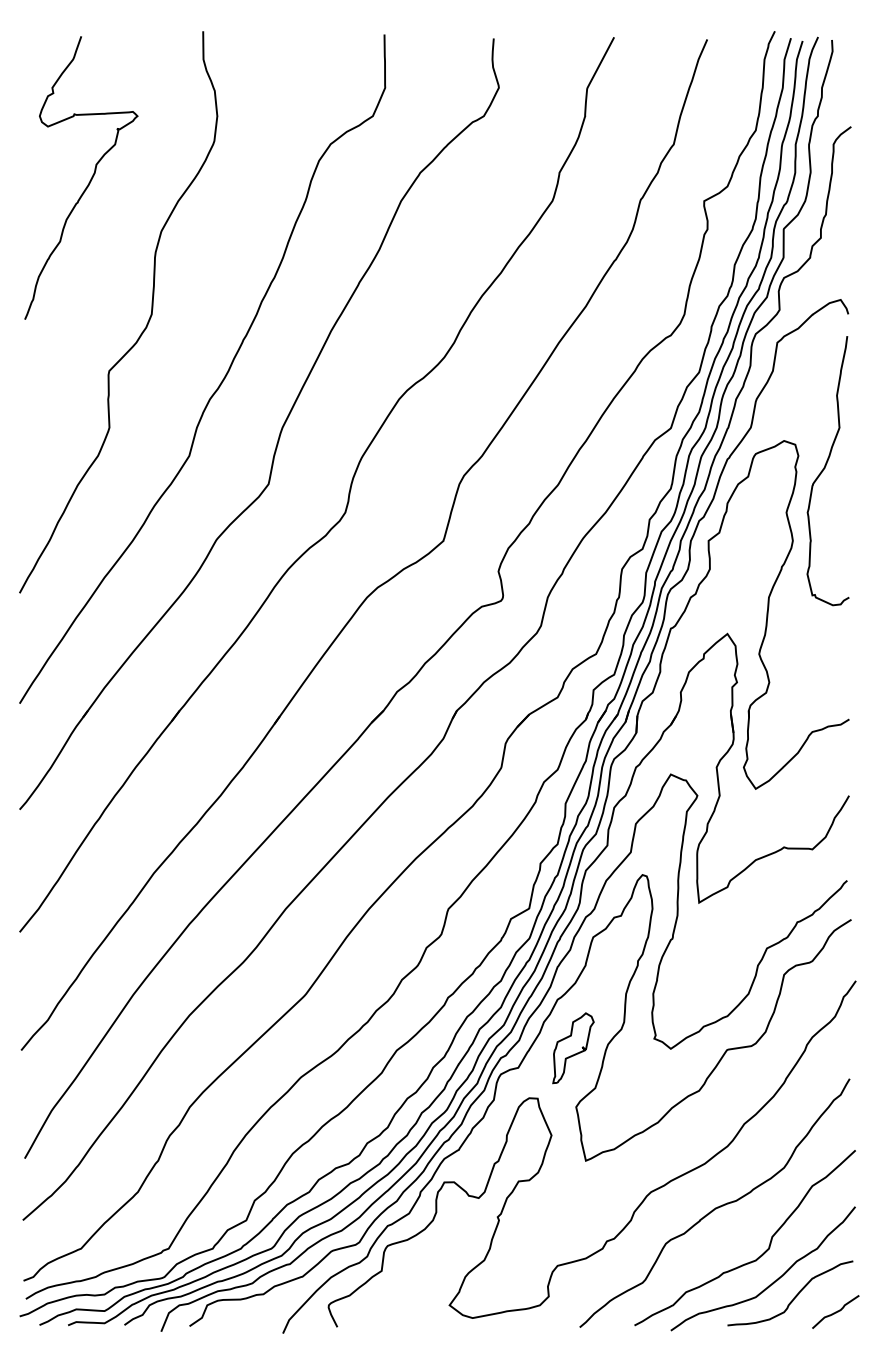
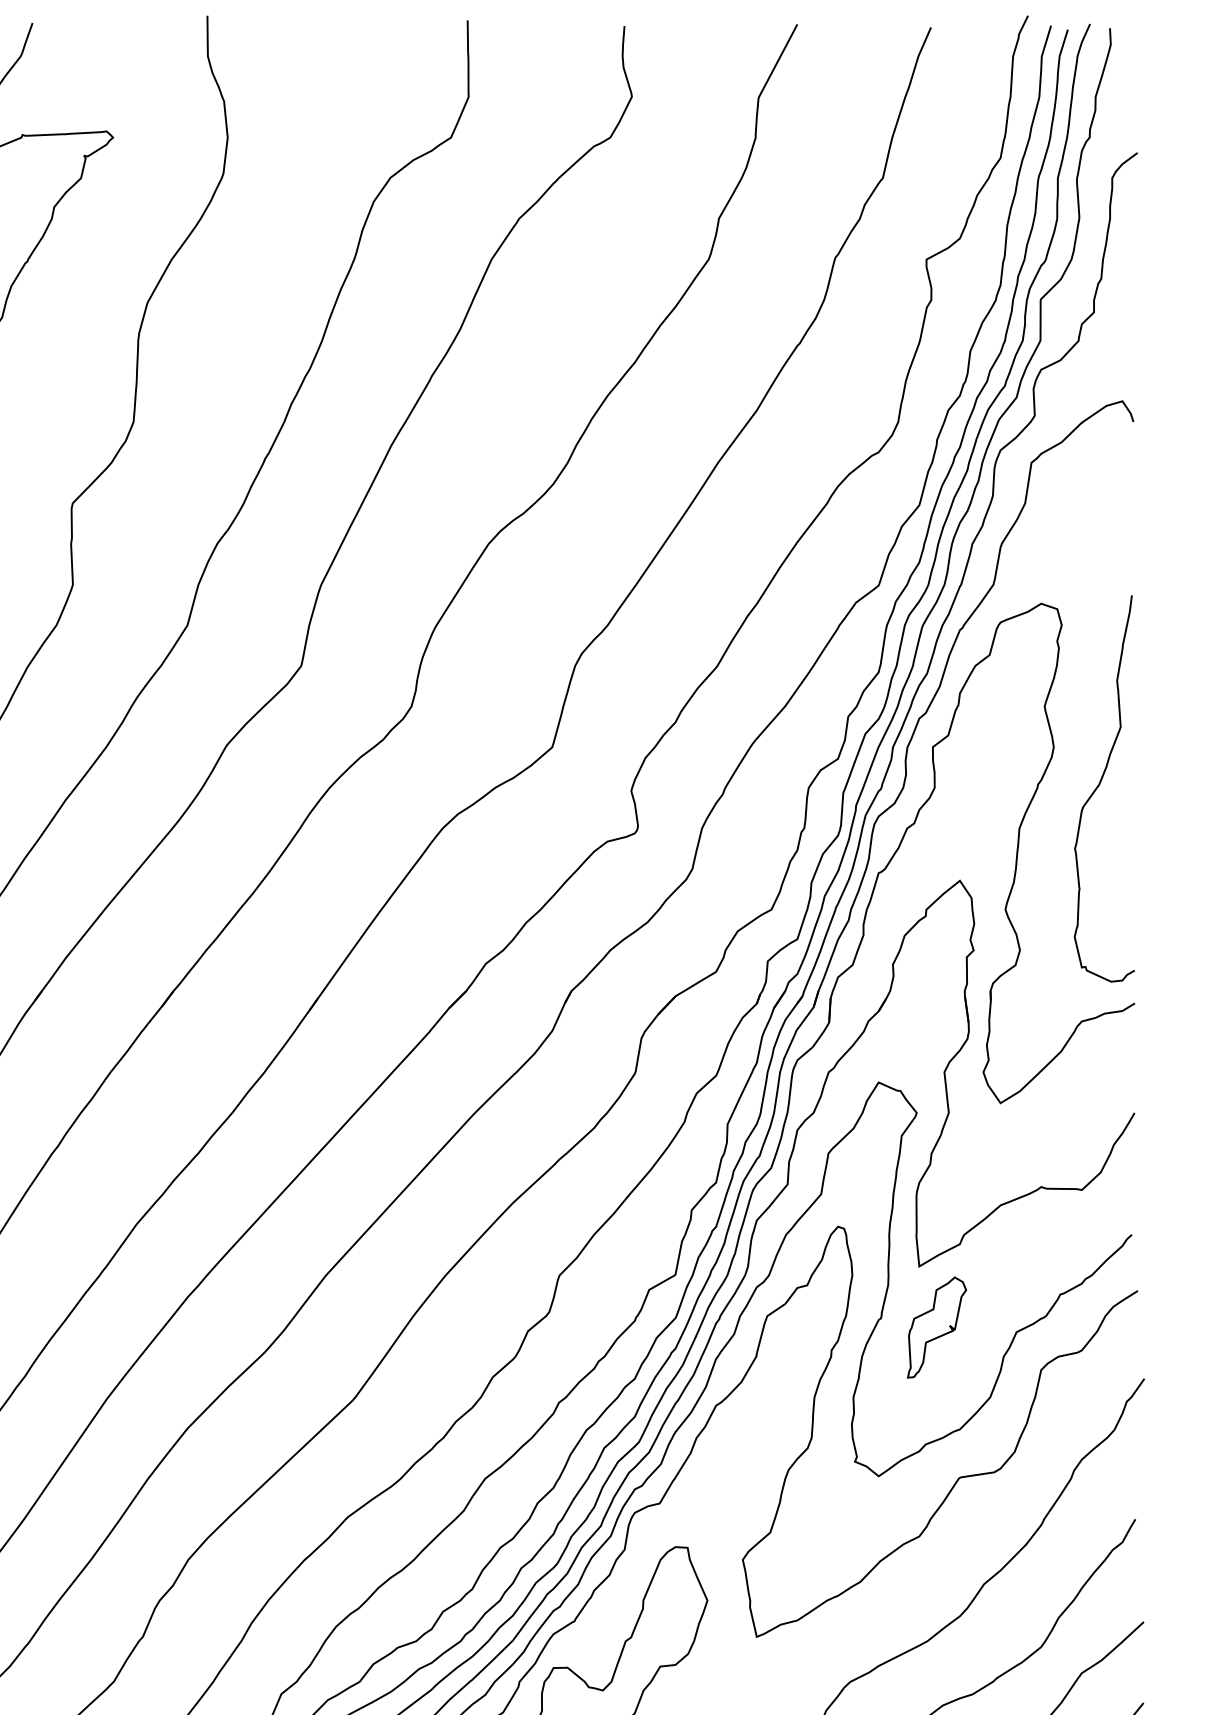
curve: (825, 468) -> (1100, 785), moved
part: (573, 1048) -> (937, 1327), moved

